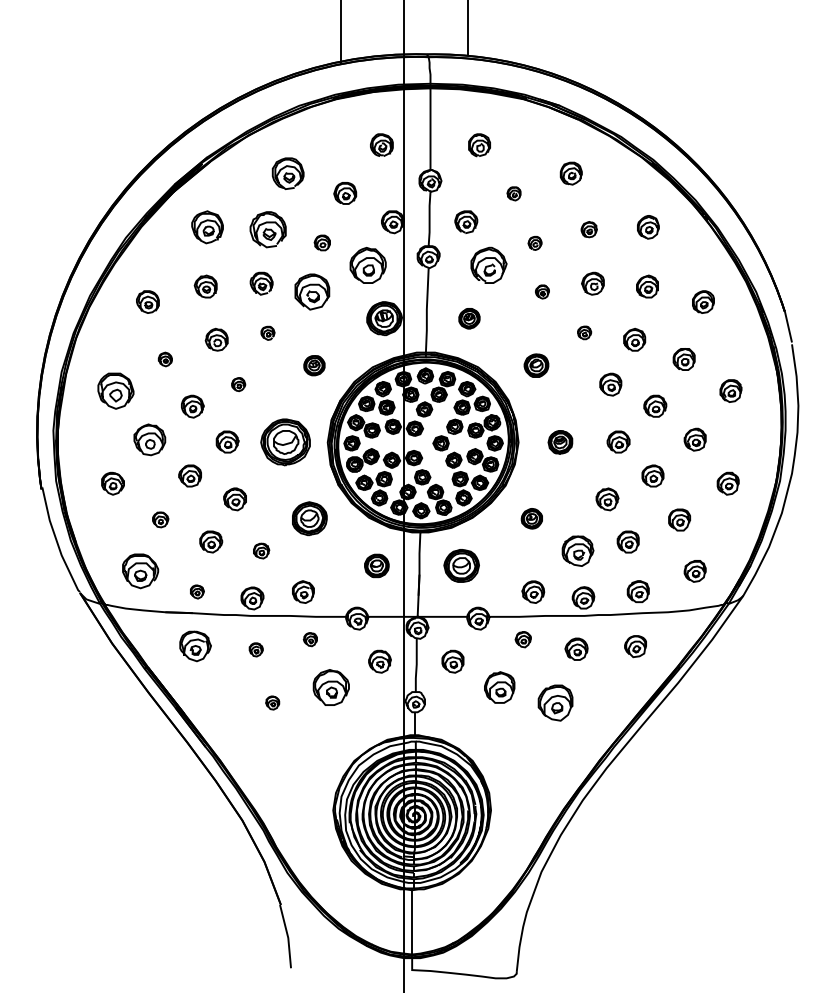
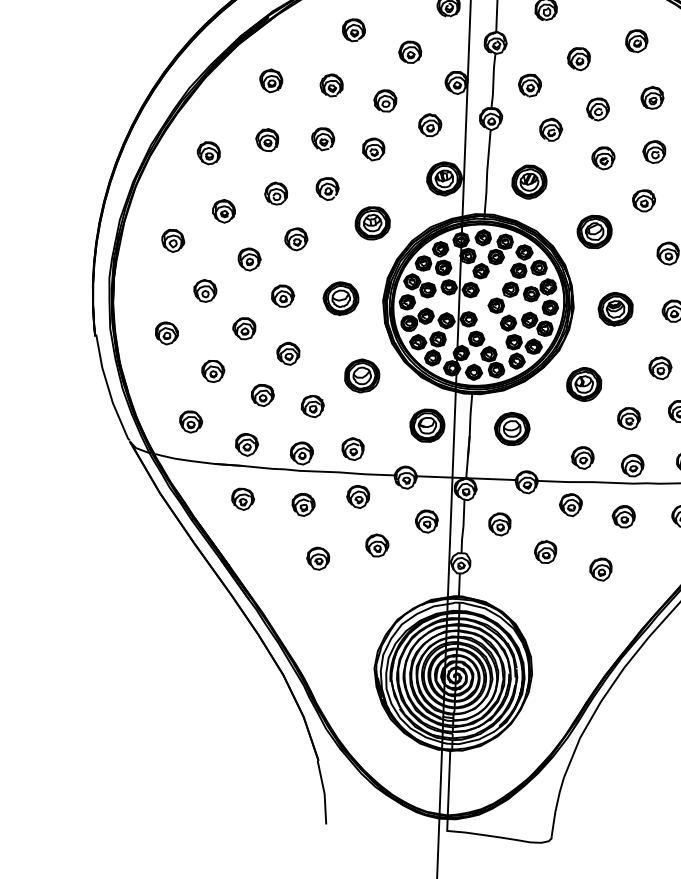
part: (288, 173) -> (354, 30), size x0.71
part: (513, 193) -> (578, 58), size x1.67
part: (207, 227) -> (271, 81), size x0.71
part: (267, 229) -> (331, 85), size x0.62
part: (589, 229) -> (652, 97), size x1.43
part: (322, 242) -> (385, 100), size x1.43
part: (534, 243) -> (597, 109), size x1.67
part: (367, 265) -> (429, 125), size x0.62
part: (489, 265) -> (551, 129), size x0.62
part: (312, 291) -> (373, 149), size x0.62
part: (542, 291) -> (603, 157), size x1.67
part: (469, 318) -> (529, 182), size x1.67
part: (584, 332) -> (643, 200), size x1.67
part: (267, 333) -> (327, 189), size x1.67
part: (165, 359) -> (224, 211), size x1.67
part: (314, 365) -> (372, 223), size x1.67
part: (536, 365) -> (594, 231), size x1.43
part: (238, 384) -> (296, 239), size x1.67
part: (115, 390) -> (172, 240), size x0.62
part: (149, 439) -> (205, 290), size x0.71
part: (285, 442) -> (340, 298), size x0.71
part: (560, 442) -> (615, 309), size x1.43
part: (531, 518) -> (583, 384), size x1.67
part: (160, 519) -> (213, 371), size x1.43
part: (261, 550) -> (312, 405), size x1.43
part: (578, 550) -> (629, 418), size x0.71
part: (376, 565) -> (427, 425), size x1.43
part: (140, 571) -> (191, 422), size x0.62
part: (197, 591) -> (247, 444), size x1.67
part: (310, 639) -> (358, 496), size x1.67
part: (523, 639) -> (571, 504), size x1.43
part: (195, 646) -> (243, 499), size x0.71
part: (256, 649) -> (303, 504), size x1.67
part: (331, 687) -> (377, 545), size x0.62
part: (499, 687) -> (545, 551), size x0.71
part: (272, 702) -> (317, 558), size x1.67
part: (555, 702) -> (600, 569), size x0.62

